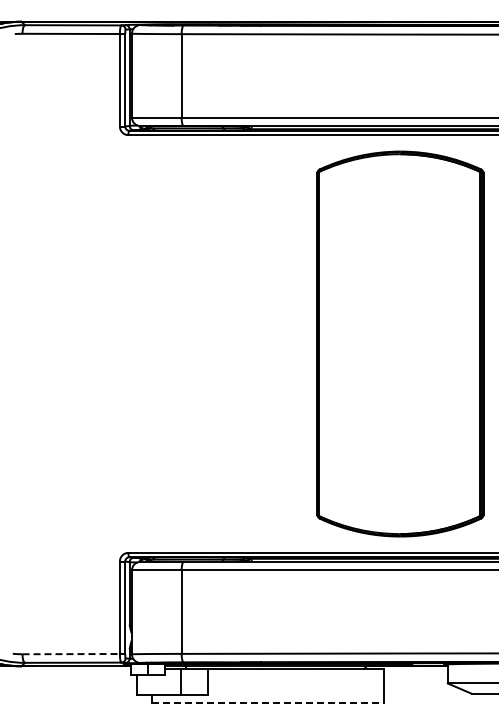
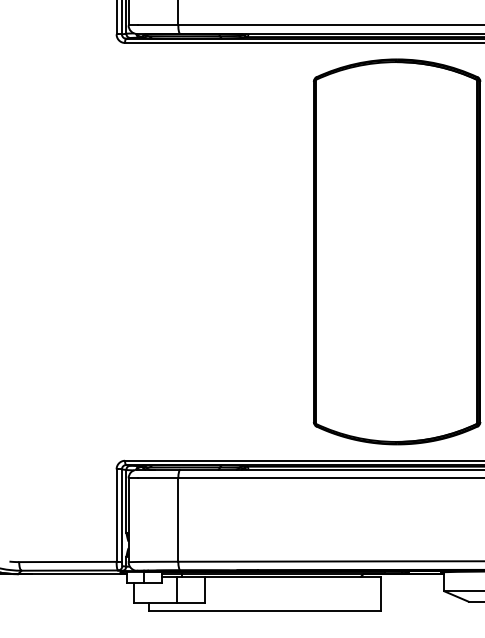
line: (71, 654) -> (68, 562), dashed -> solid
line: (268, 703) -> (265, 611), dashed -> solid

